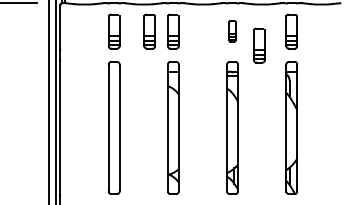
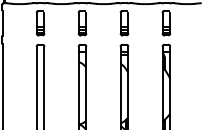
part: (149, 31) -> (65, 23), removed
part: (232, 31) -> (124, 23), size x1.67
part: (259, 45) -> (143, 33), removed

